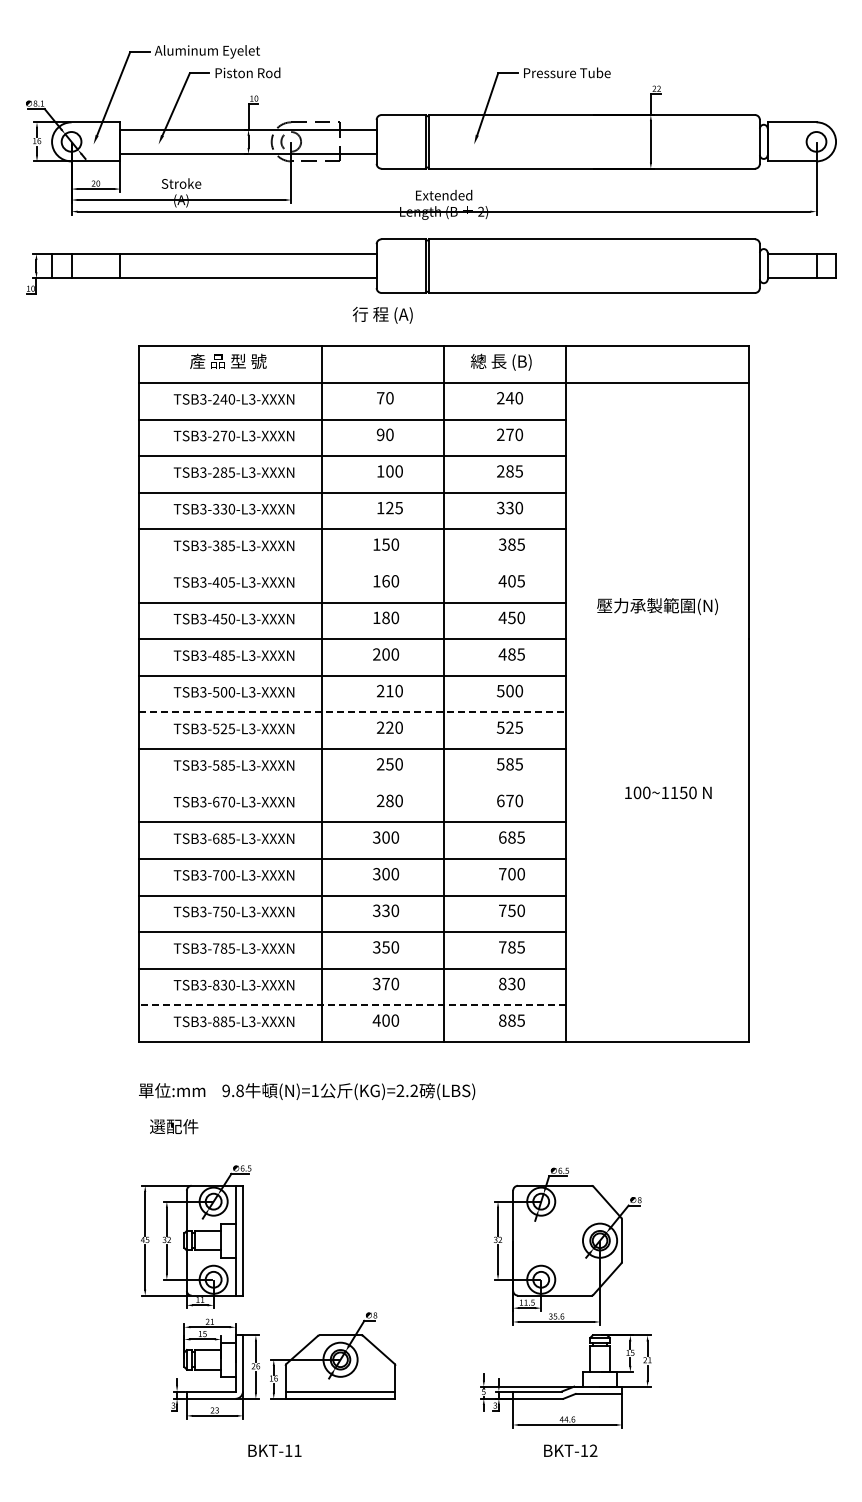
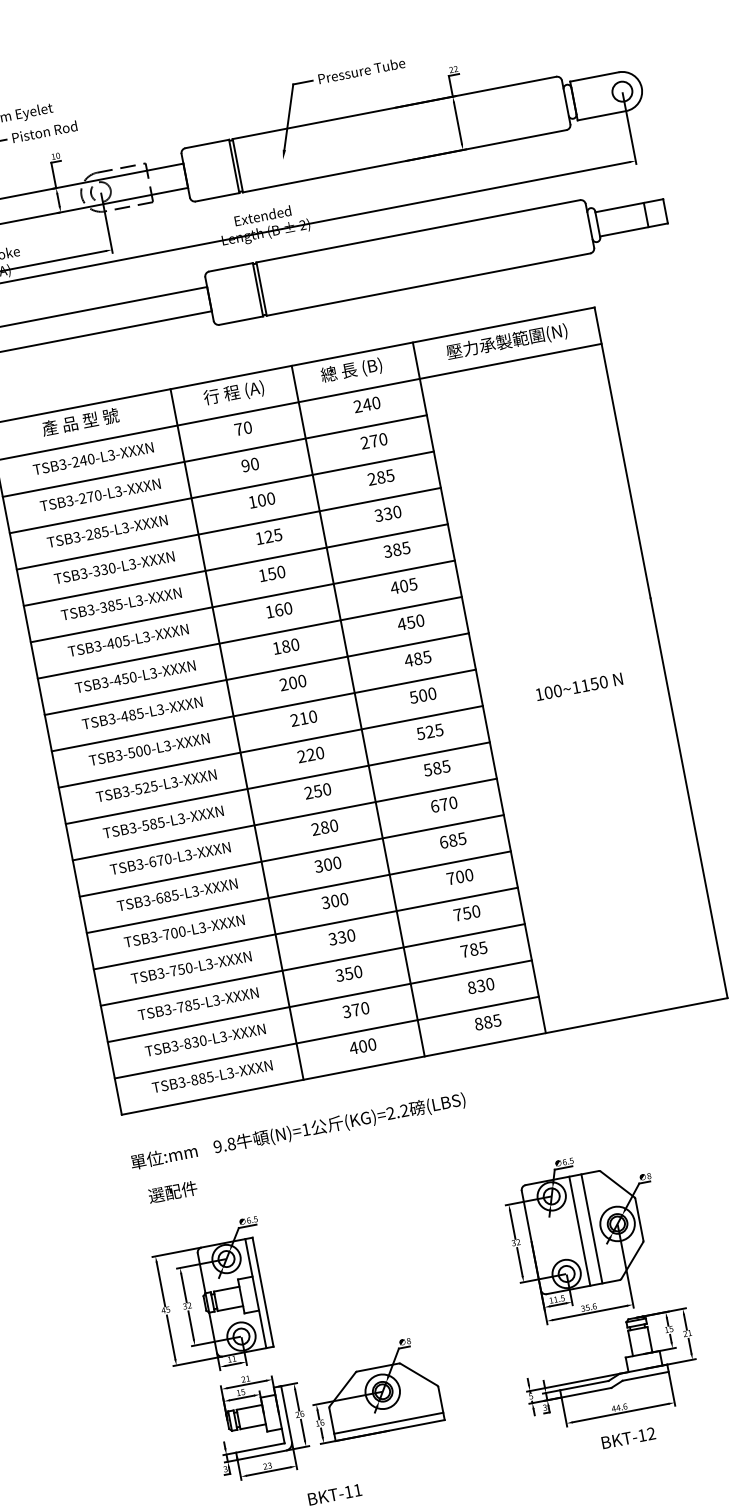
text: (382, 315) -> (233, 393), moved
line: (352, 566) -> (242, 601), added
text: (657, 606) -> (506, 342), moved
line: (352, 712) -> (270, 746), dashed -> solid
line: (352, 785) -> (284, 819), added
text: (668, 792) -> (579, 686), moved
line: (352, 1005) -> (326, 1037), dashed -> solid
line: (561, 1240) -> (579, 1231), added
line: (574, 1240) -> (592, 1228), added

